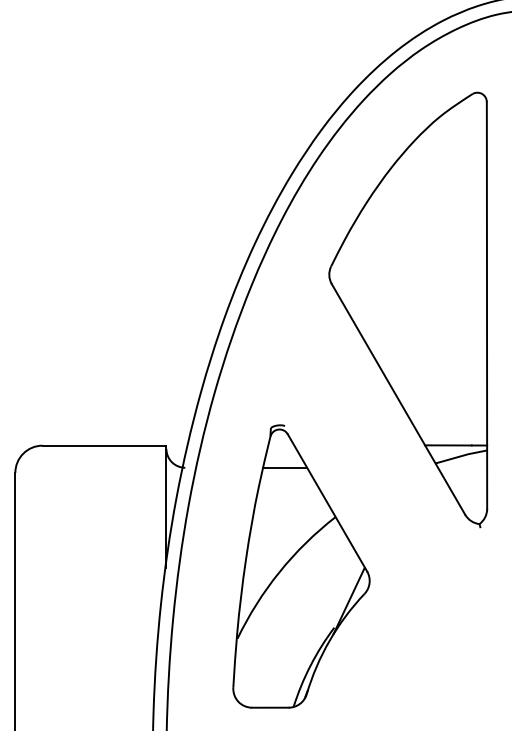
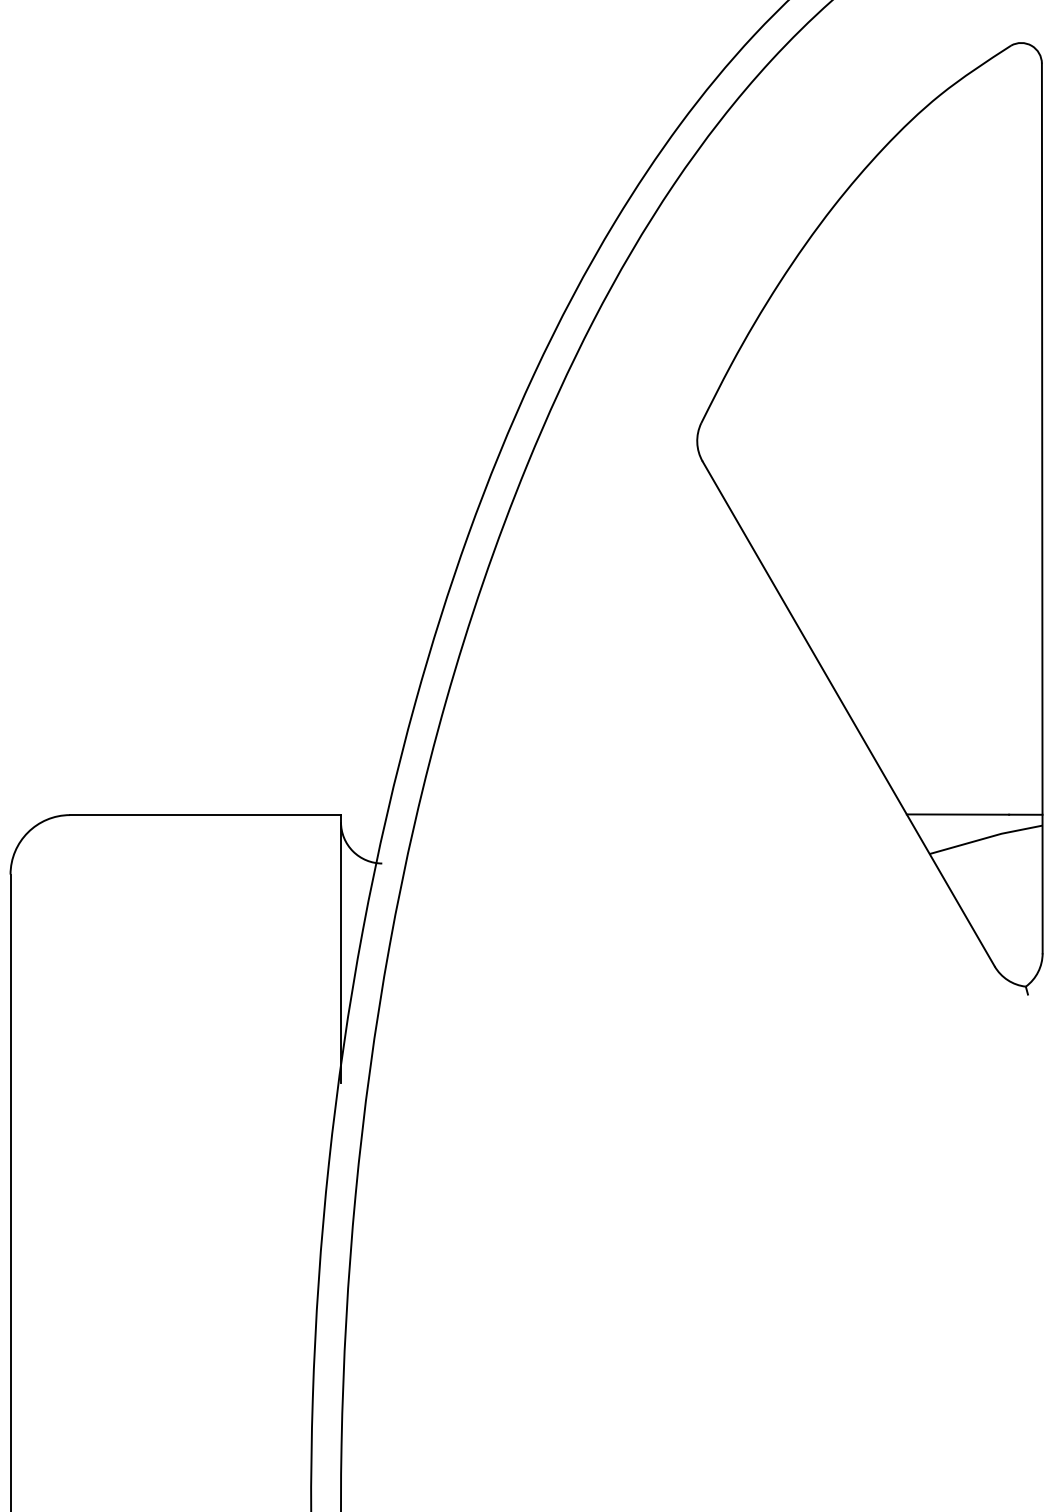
part: (301, 566) -> (636, 1079), removed

